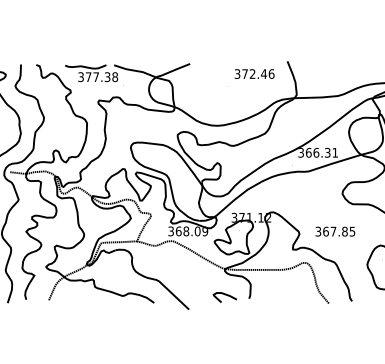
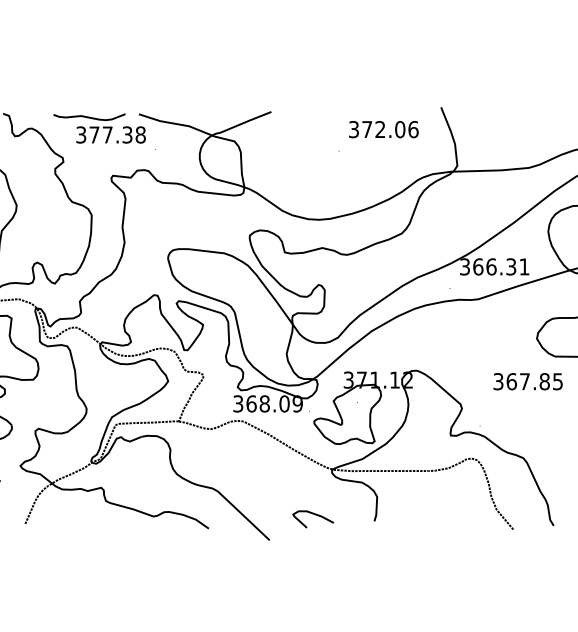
text: (264, 73) -> (401, 128), 372.46 -> 372.06
text: (335, 231) -> (528, 381), moved
curve: (224, 295) -> (312, 515), moved

